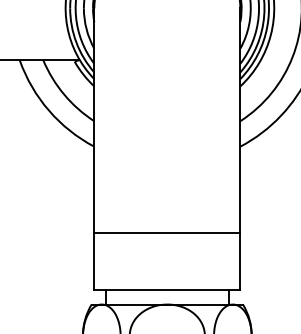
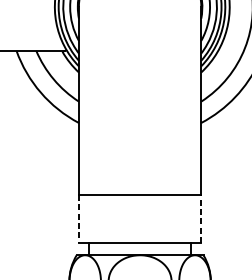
line: (94, 261) -> (79, 219), solid -> dashed
line: (240, 261) -> (201, 219), solid -> dashed

